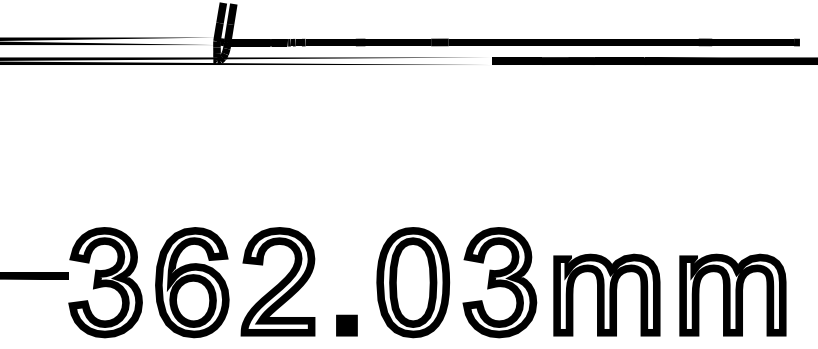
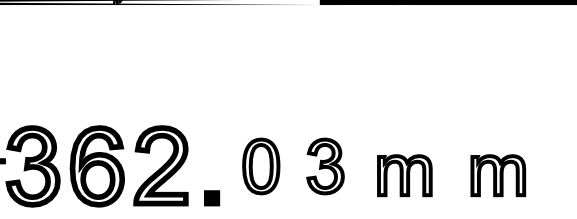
part: (413, 282) -> (261, 166), size x0.7
part: (499, 282) -> (325, 166), size x0.7
part: (606, 294) -> (404, 175), size x0.7
part: (732, 294) -> (497, 175), size x0.7

